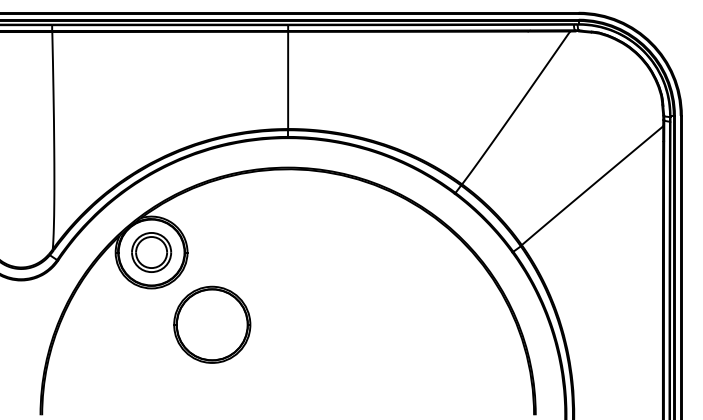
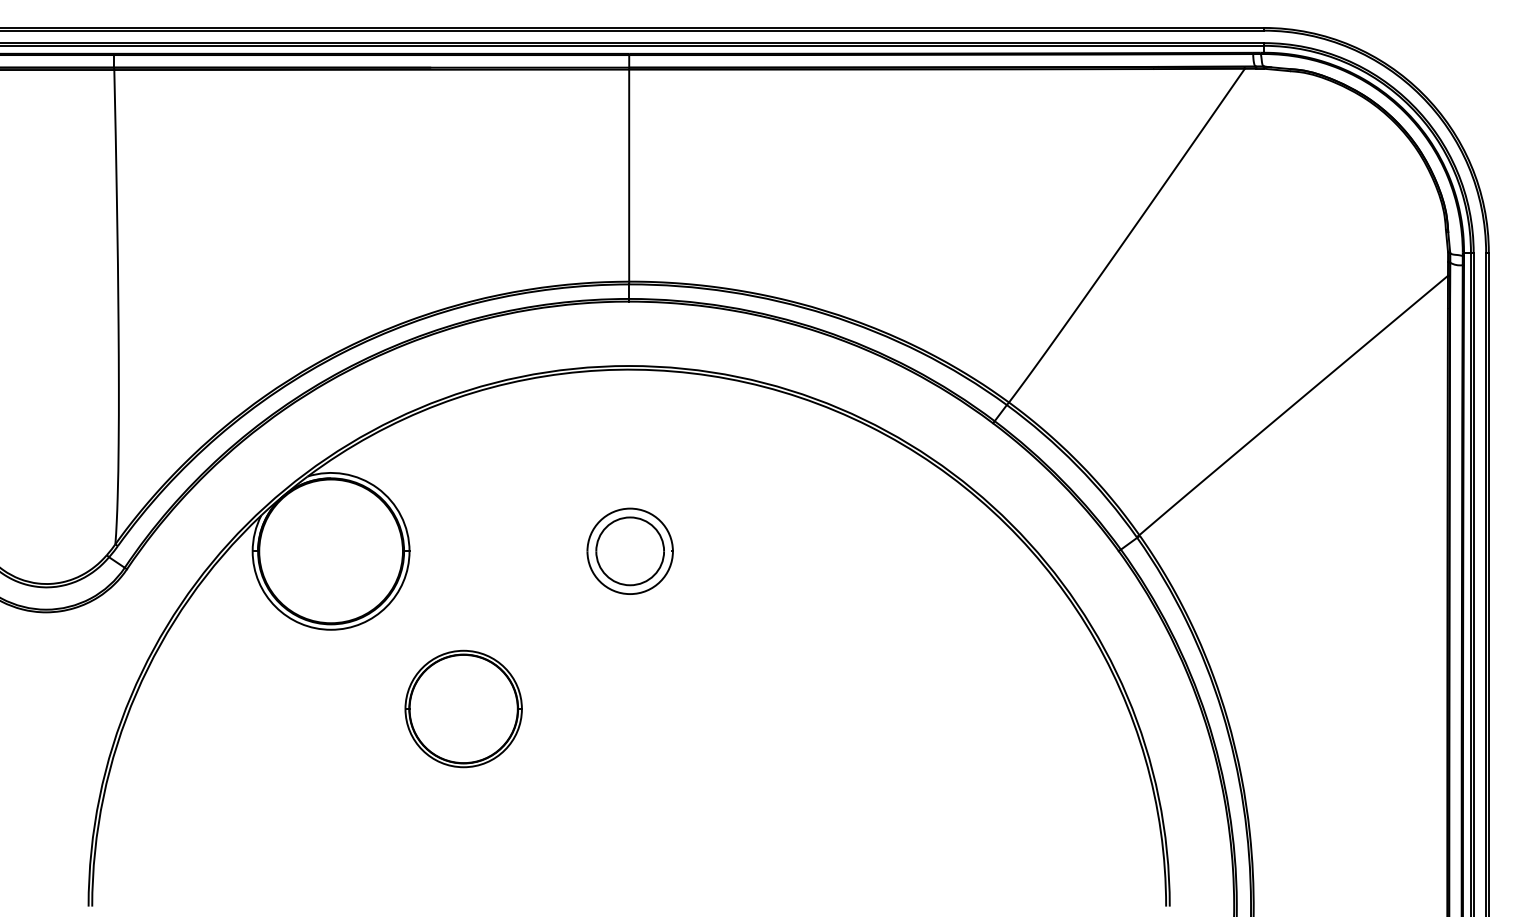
part: (151, 252) -> (629, 551), moved
part: (212, 324) -> (464, 708), size x0.7

